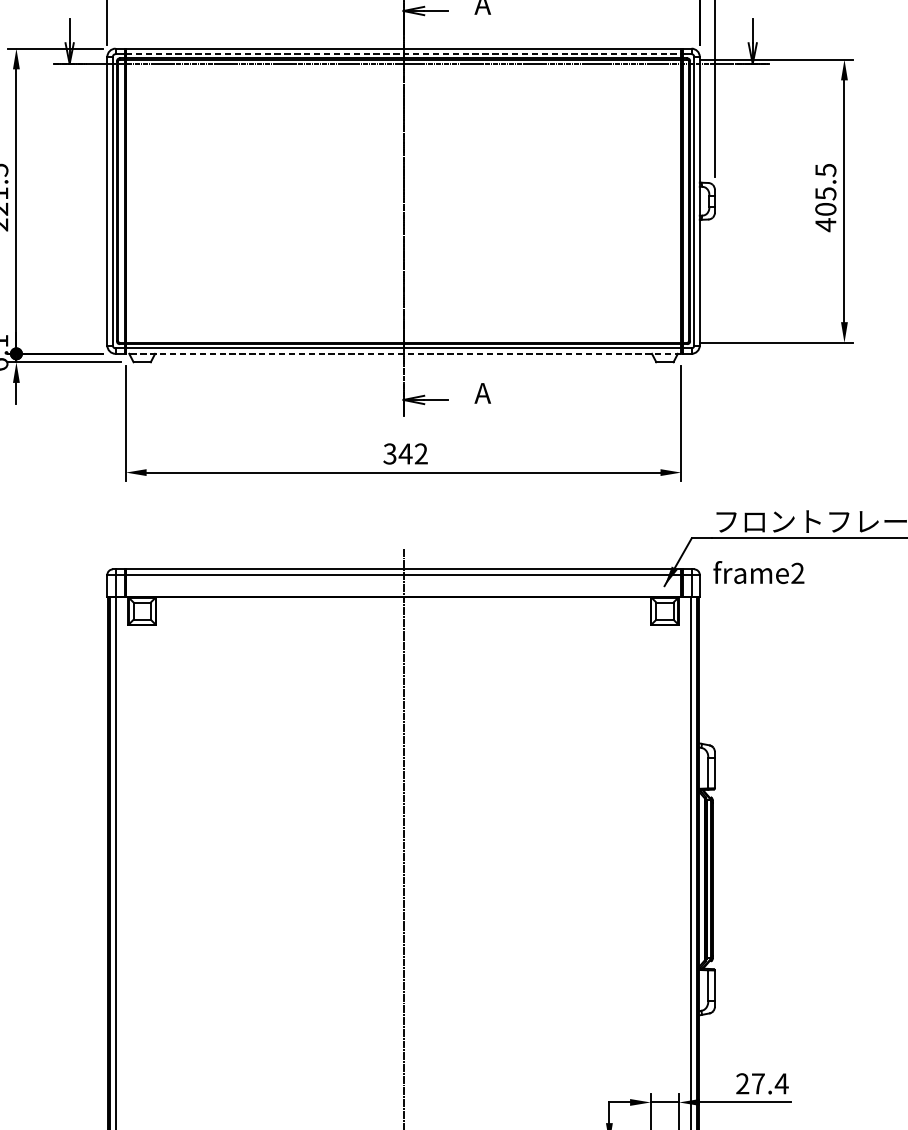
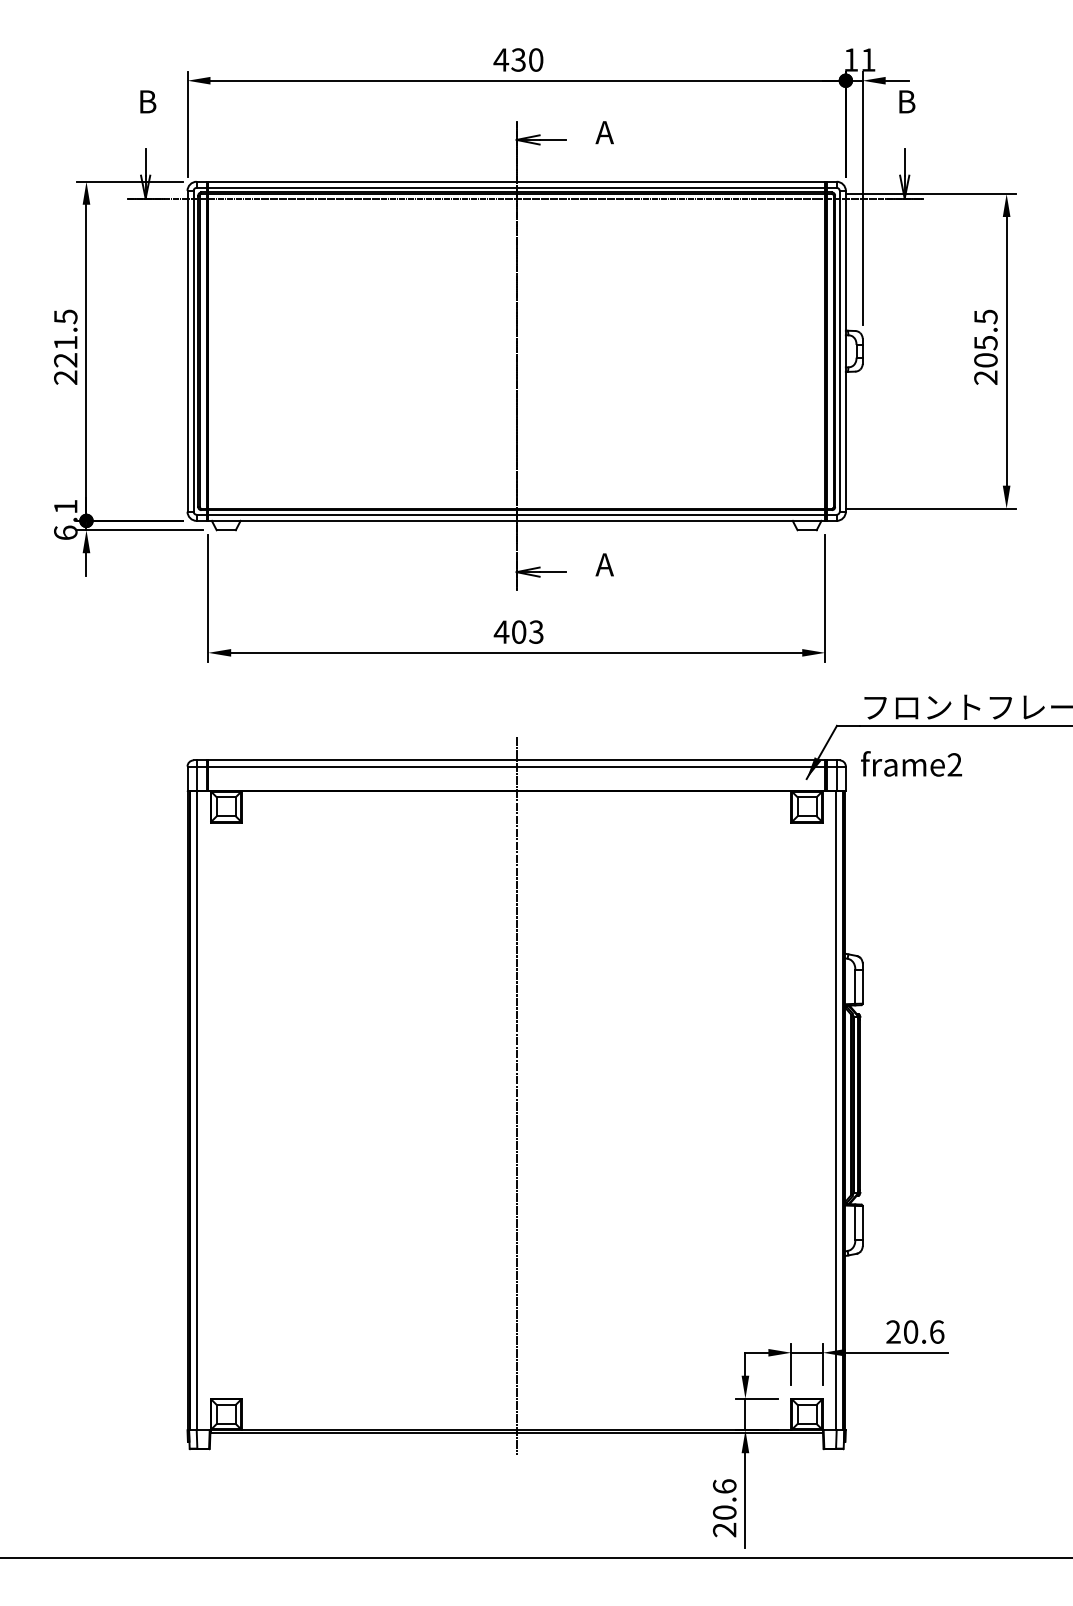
line: (403, 53) -> (516, 187), dashed -> solid
text: (825, 224) -> (985, 377), 405.5 -> 205.5
line: (403, 353) -> (516, 520), dashed -> solid
text: (405, 453) -> (518, 631), 342 -> 403
text: (769, 1083) -> (923, 1331), 27.4 -> 20.6

